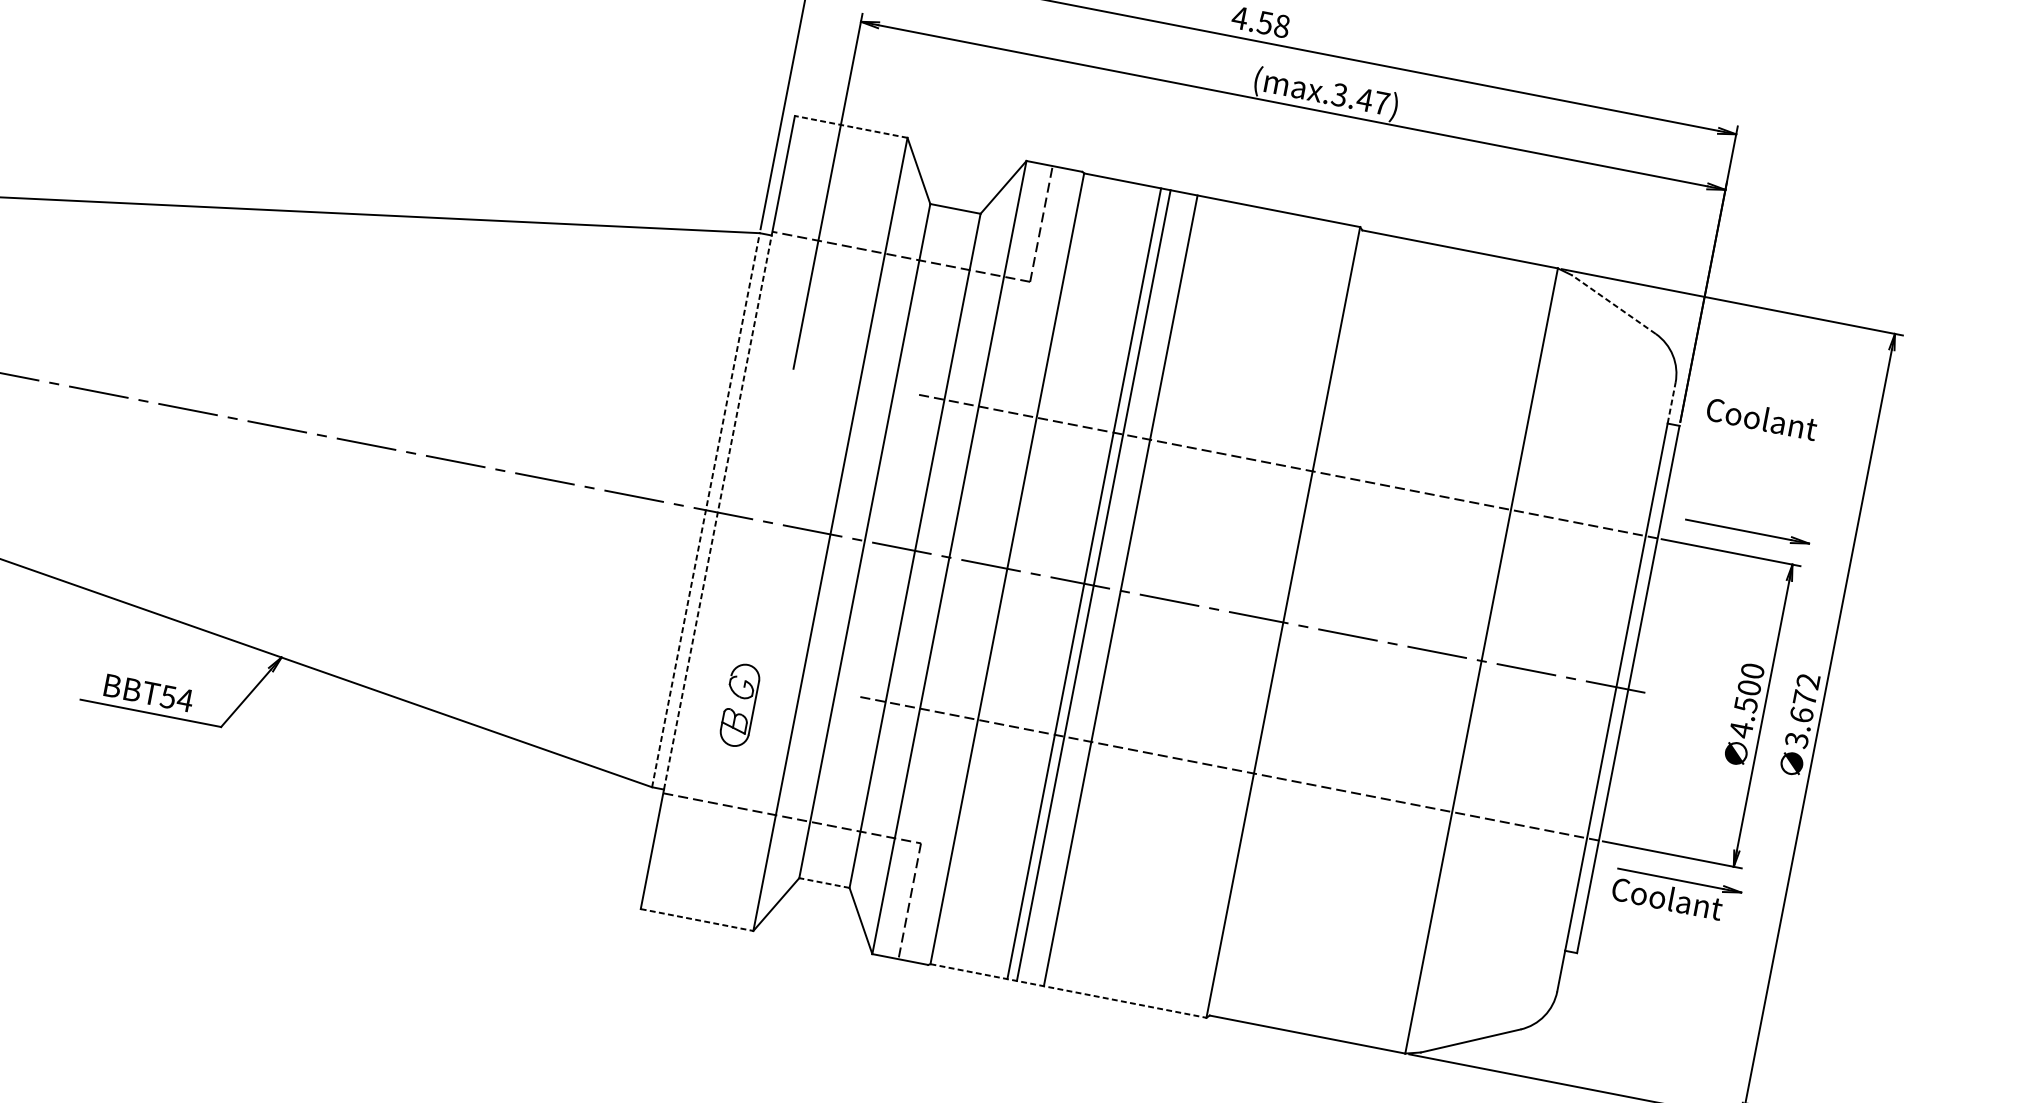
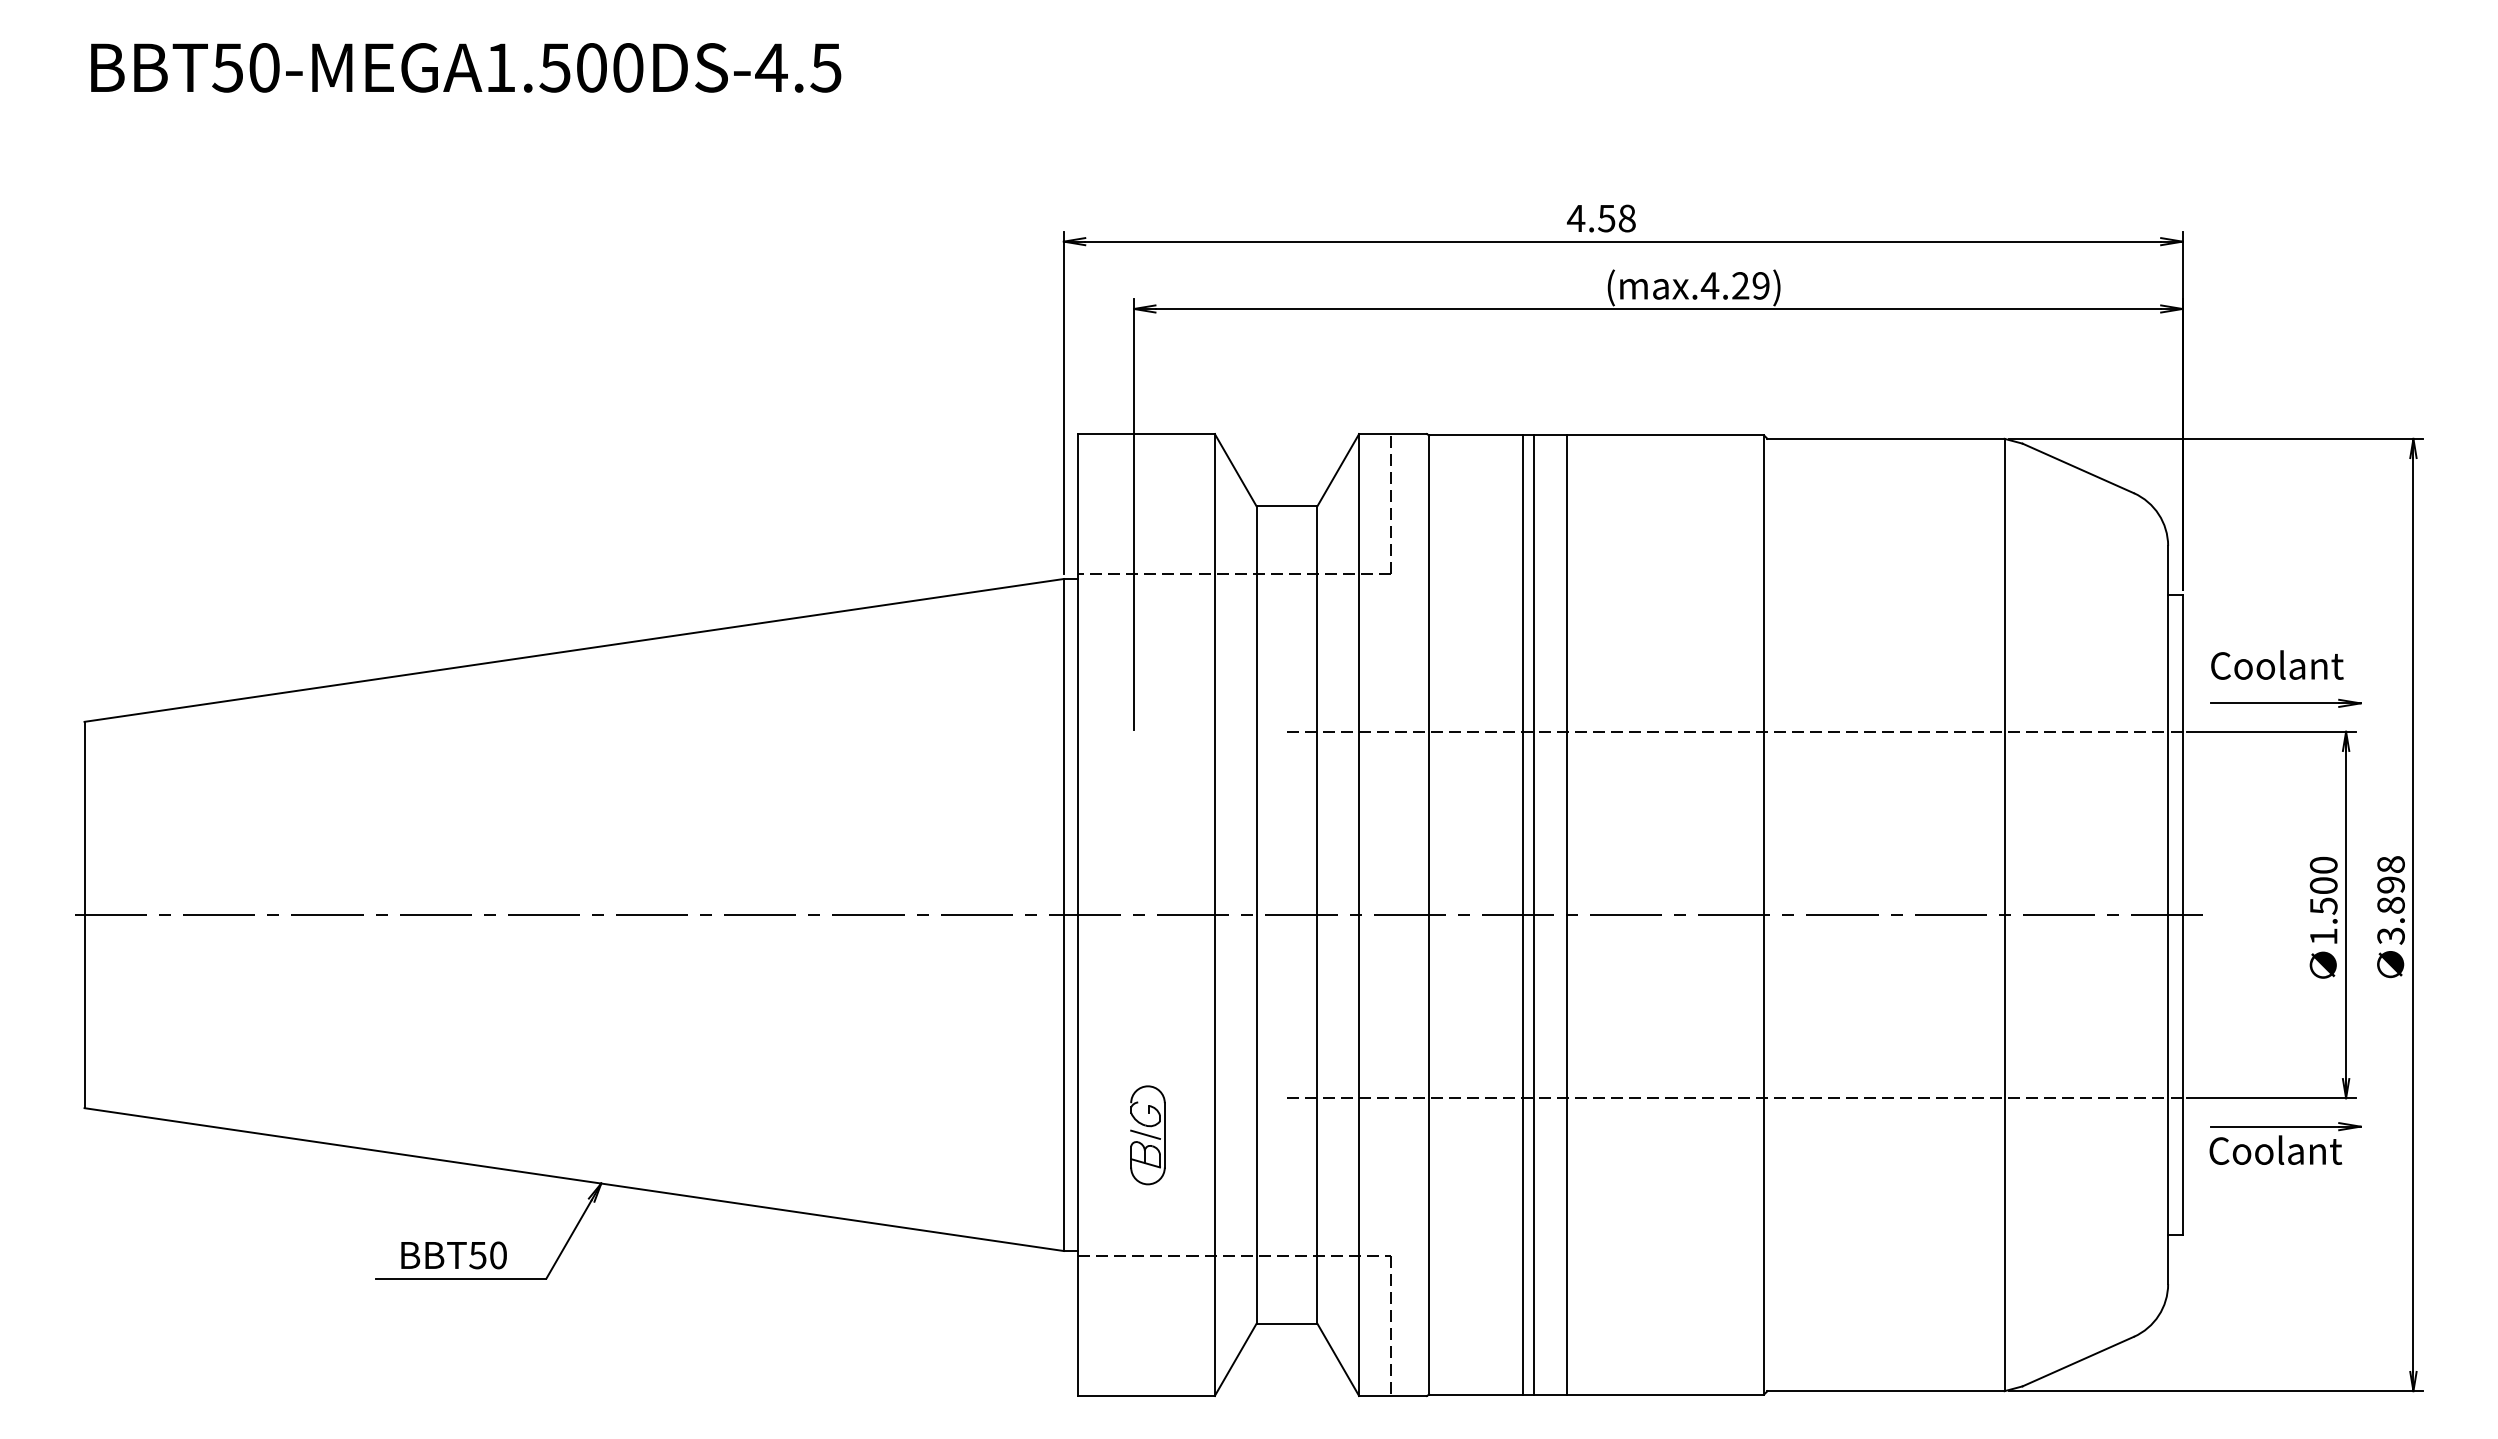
text: (1359, 98) -> (1734, 285), (max.3.47) -> (max.4.29)
line: (851, 127) -> (1146, 434), dashed -> solid
line: (1614, 304) -> (2078, 468), dashed -> solid
line: (1671, 403) -> (2168, 570), dashed -> solid
text: (1762, 418) -> (2277, 664), moved
line: (705, 509) -> (1063, 914), dashed -> solid
line: (718, 512) -> (1078, 914), dashed -> solid
text: (1804, 697) -> (2390, 884), 3.672 -> 3.898
text: (185, 700) -> (498, 1255), BBT54 -> BBT50
line: (738, 704) -> (1145, 1134), added
text: (1741, 729) -> (2323, 936), 4.500 -> 1.500
line: (824, 882) -> (1286, 1323), dashed -> solid
line: (697, 919) -> (1147, 1395), dashed -> solid
line: (1069, 991) -> (1597, 1394), dashed -> solid

